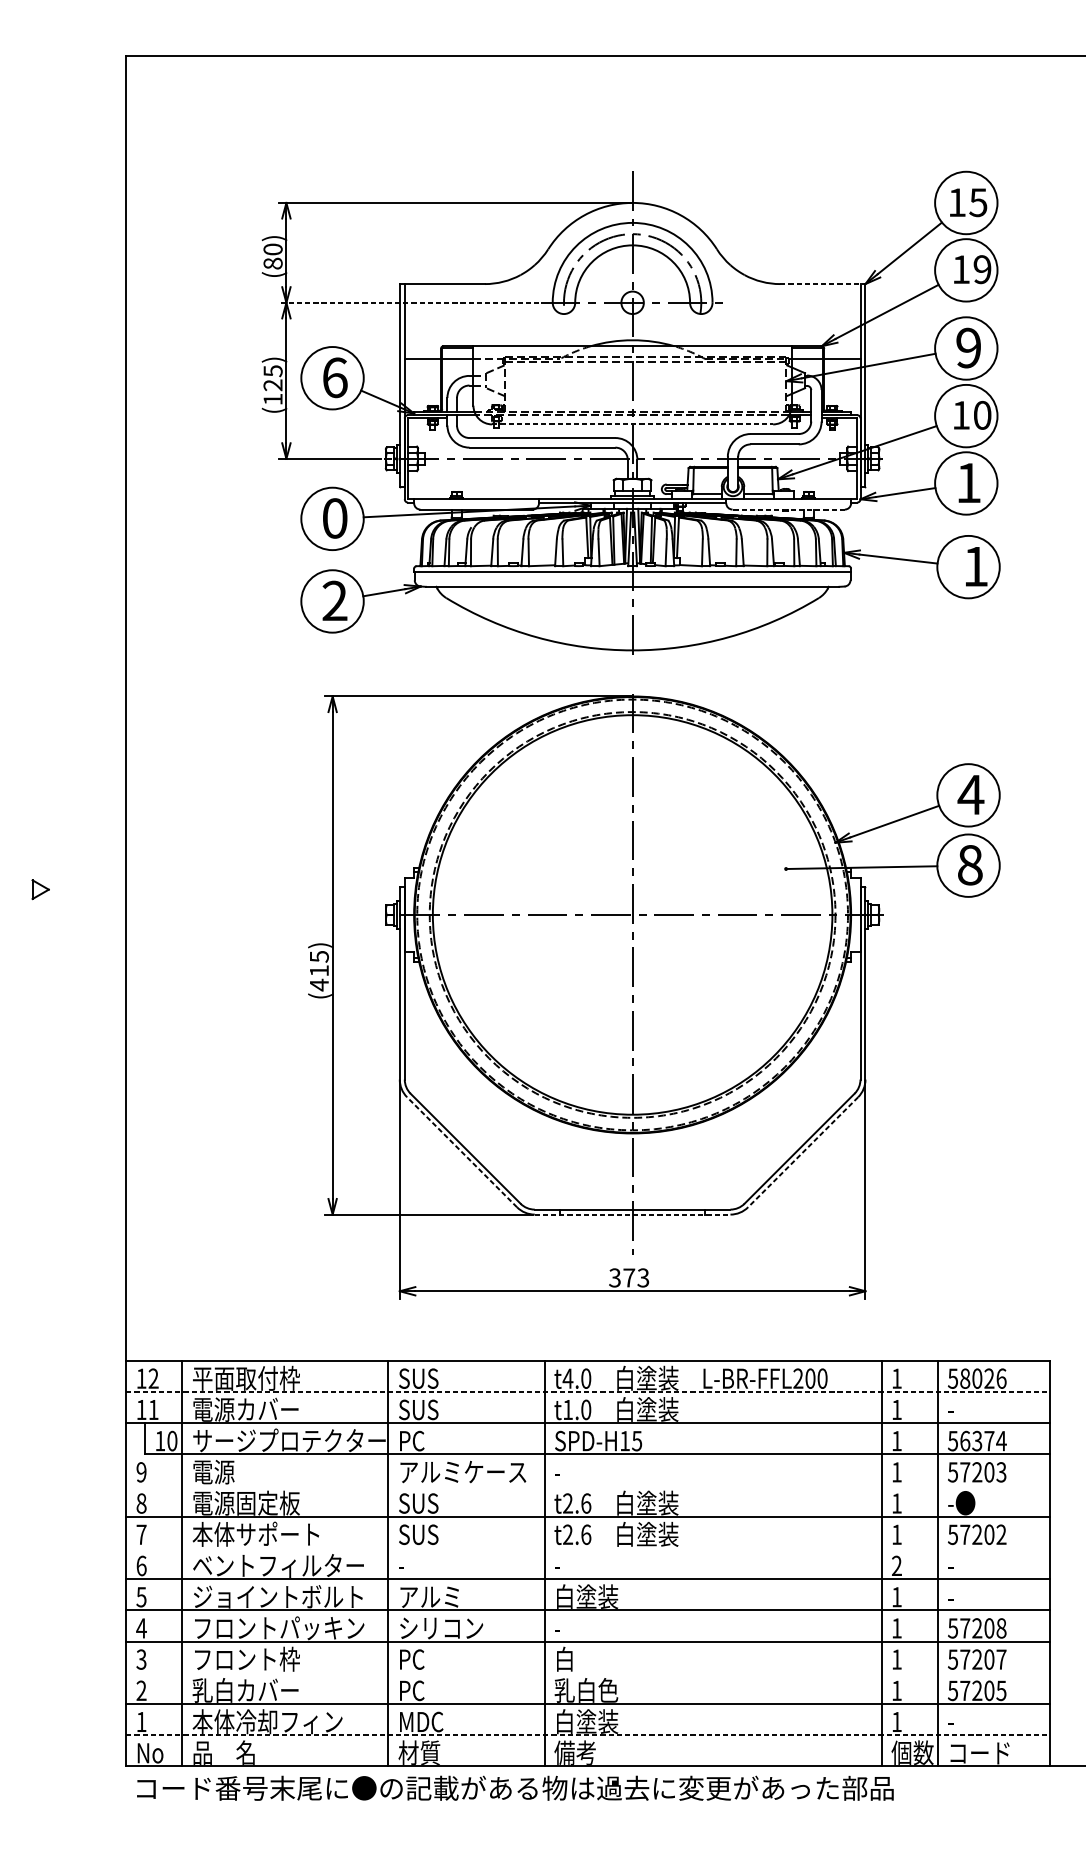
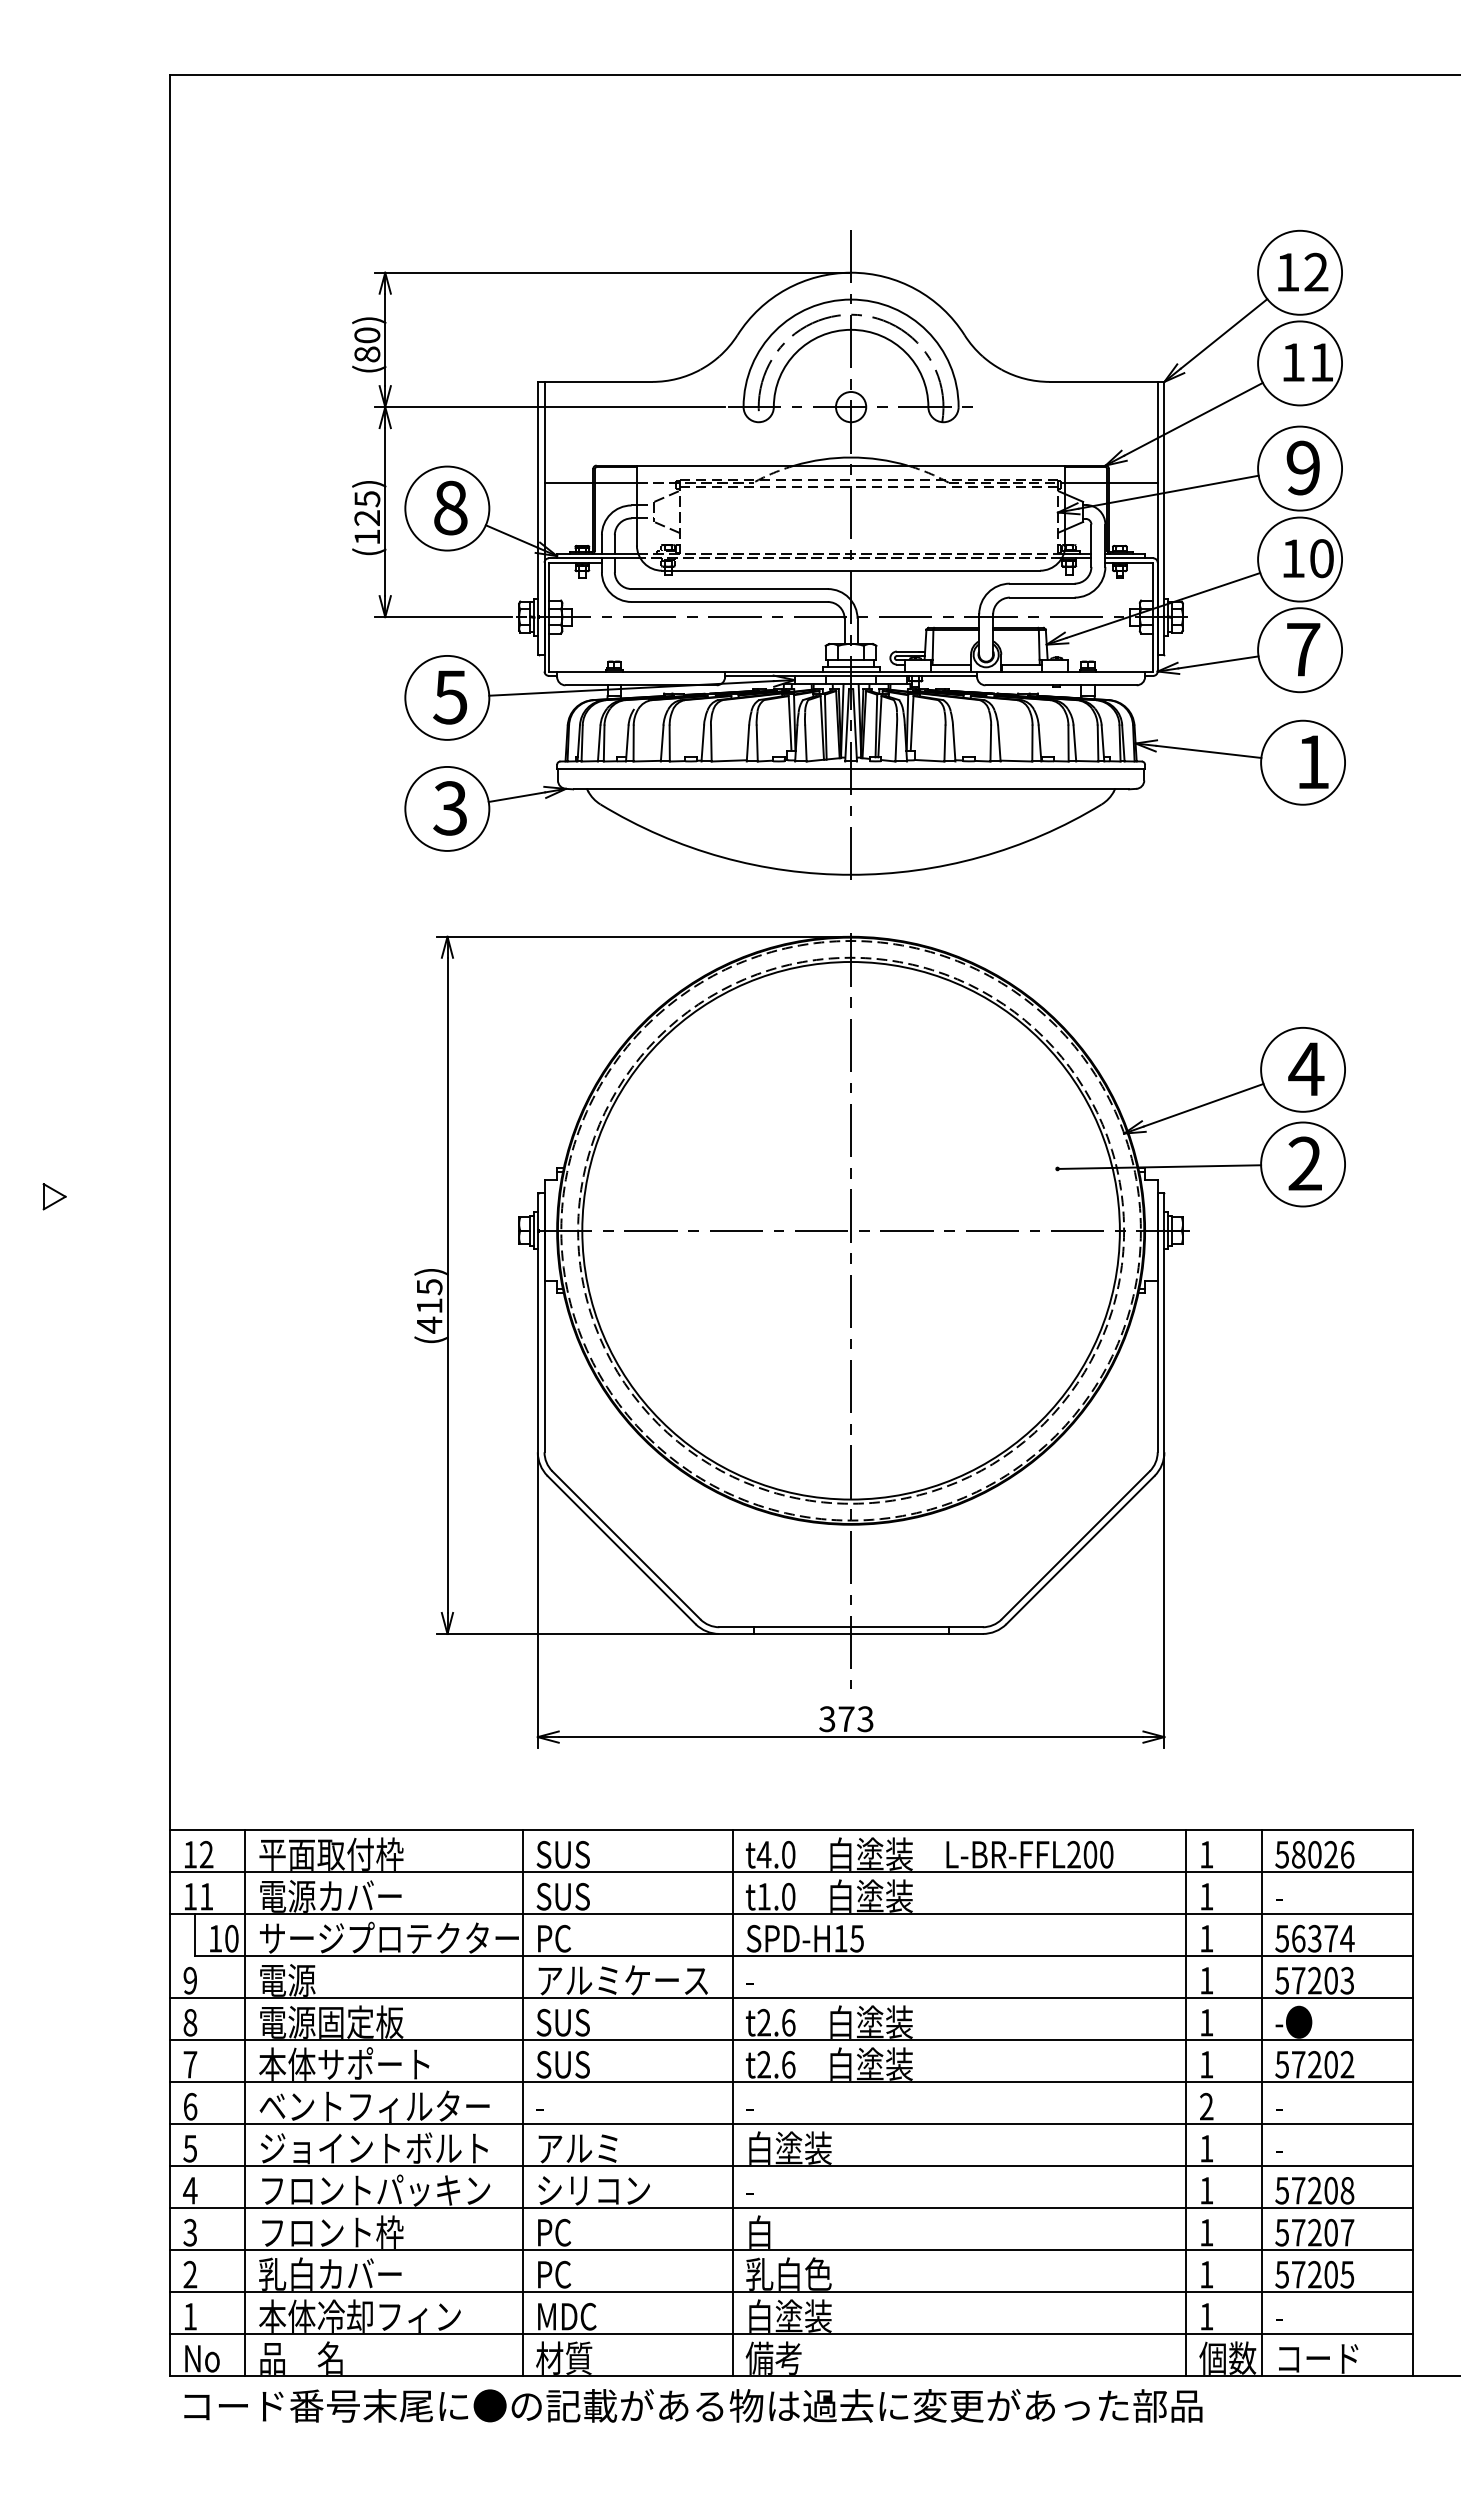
text: (978, 202) -> (1316, 271), 15 -> 12
text: (982, 269) -> (1321, 362), 19 -> 11
line: (823, 283) -> (1107, 381), dashed -> solid
line: (408, 303) -> (549, 407), dashed -> solid
text: (334, 377) -> (450, 507), 6 -> 8
line: (632, 424) -> (851, 570), dashed -> solid
text: (968, 482) -> (1303, 649), 1 -> 7
line: (788, 509) -> (1061, 685), dashed -> solid
text: (334, 518) -> (450, 697), 0 -> 5
text: (334, 601) -> (450, 808), 2 -> 3
text: (970, 864) -> (1305, 1163), 8 -> 2
line: (461, 1152) -> (621, 1550), dashed -> solid
line: (803, 1152) -> (1080, 1550), dashed -> solid
line: (632, 1214) -> (851, 1633), dashed -> solid
line: (588, 1391) -> (791, 1872), dashed -> solid
line: (587, 1485) -> (790, 1998), added
line: (587, 1547) -> (790, 2082), added
line: (587, 1672) -> (790, 2250), added
line: (588, 1735) -> (791, 2334), dashed -> solid

